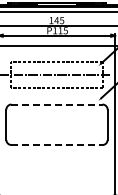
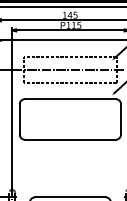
line: (57, 104) -> (70, 99), dashed -> solid
line: (57, 144) -> (70, 139), dashed -> solid

